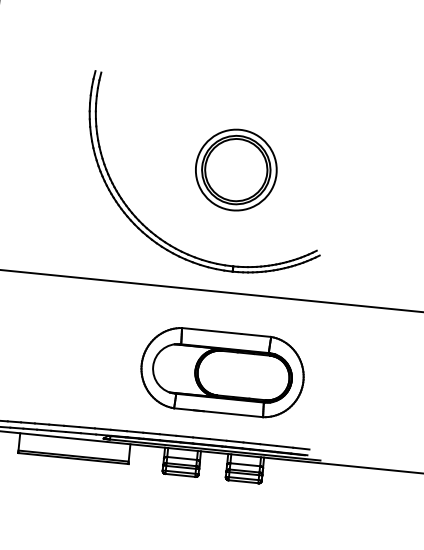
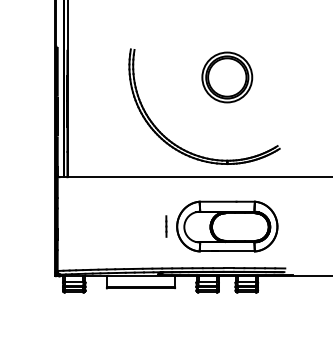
part: (236, 170) -> (227, 77), moved
line: (124, 362) -> (166, 226), added

